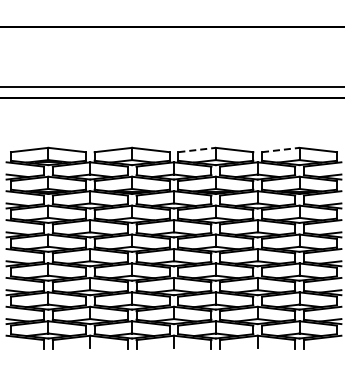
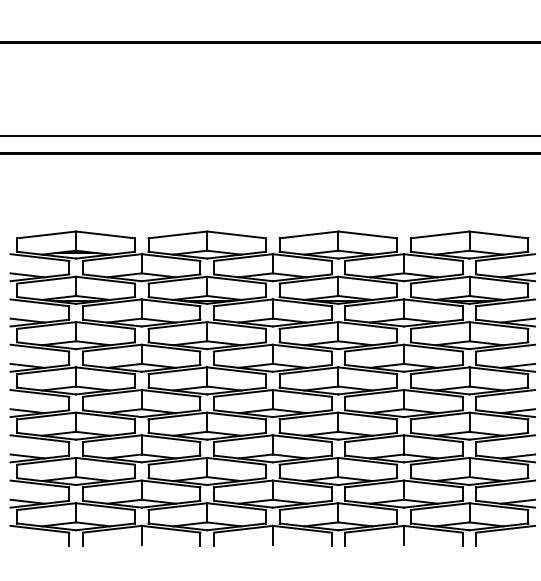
line: (197, 150) -> (309, 235), dashed -> solid
line: (280, 150) -> (439, 235), dashed -> solid

